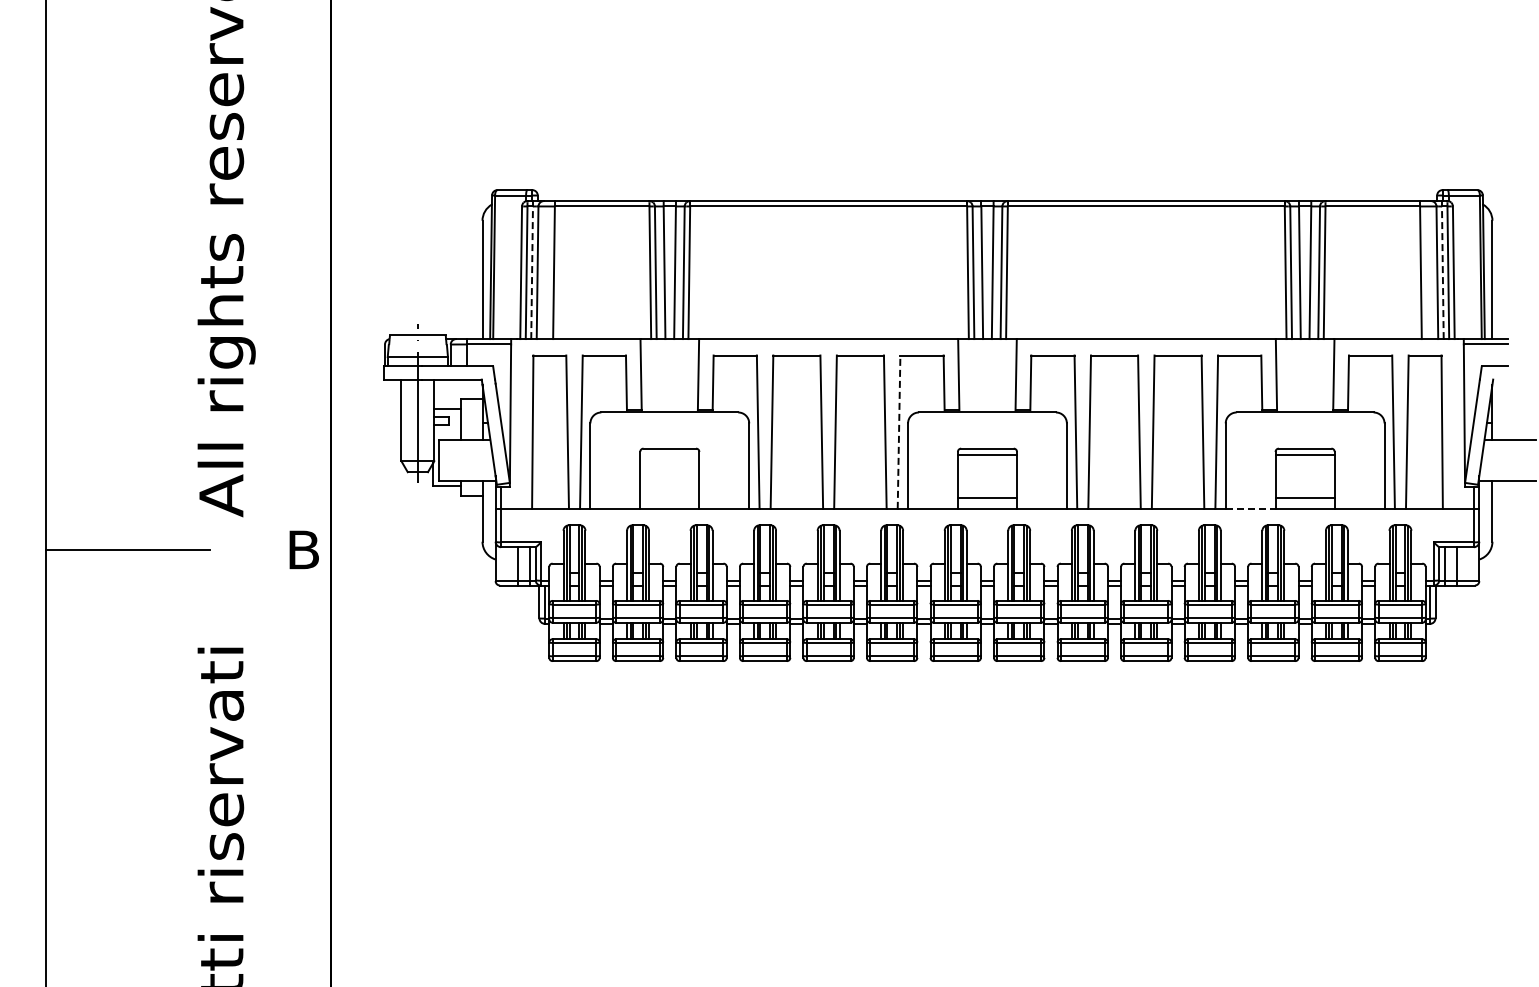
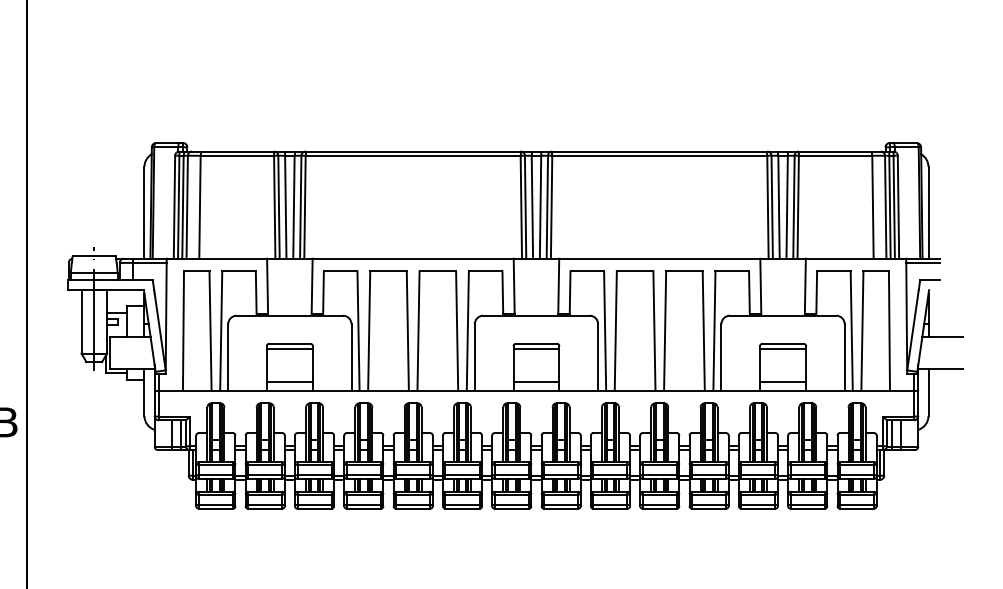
line: (532, 272) -> (183, 207), dashed -> solid
line: (1442, 272) -> (889, 207), dashed -> solid
line: (899, 432) -> (468, 331), dashed -> solid
line: (669, 455) -> (289, 349), added
line: (669, 497) -> (289, 381), added
line: (1250, 508) -> (740, 390), dashed -> solid

